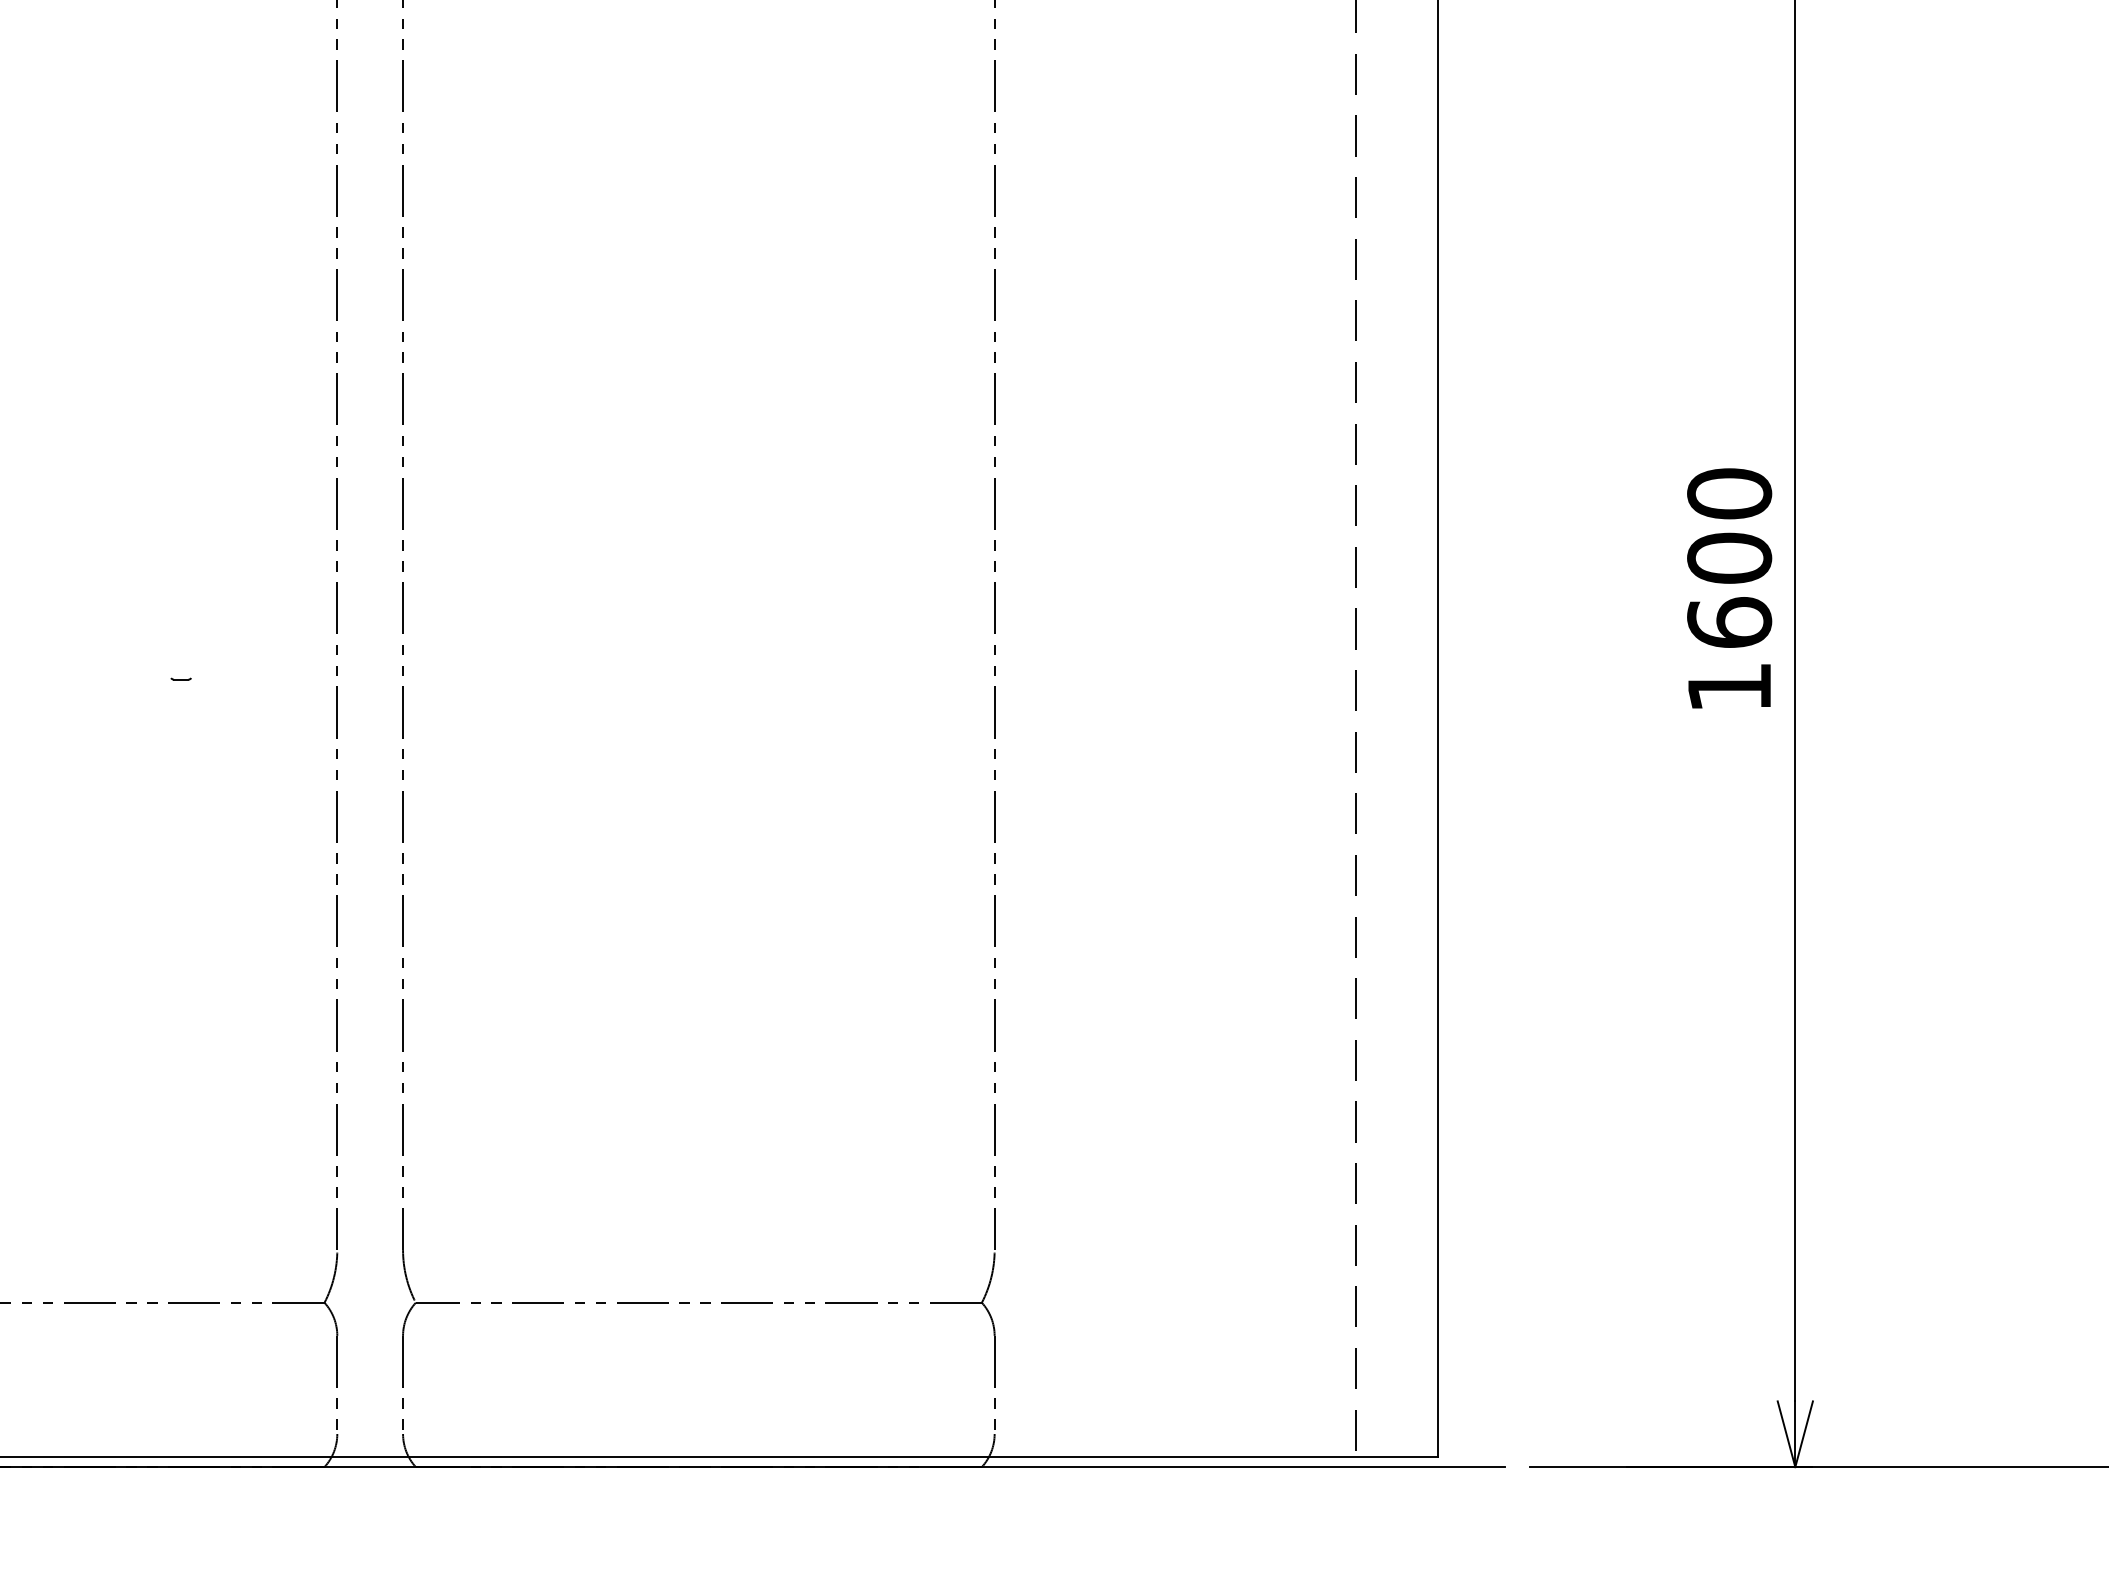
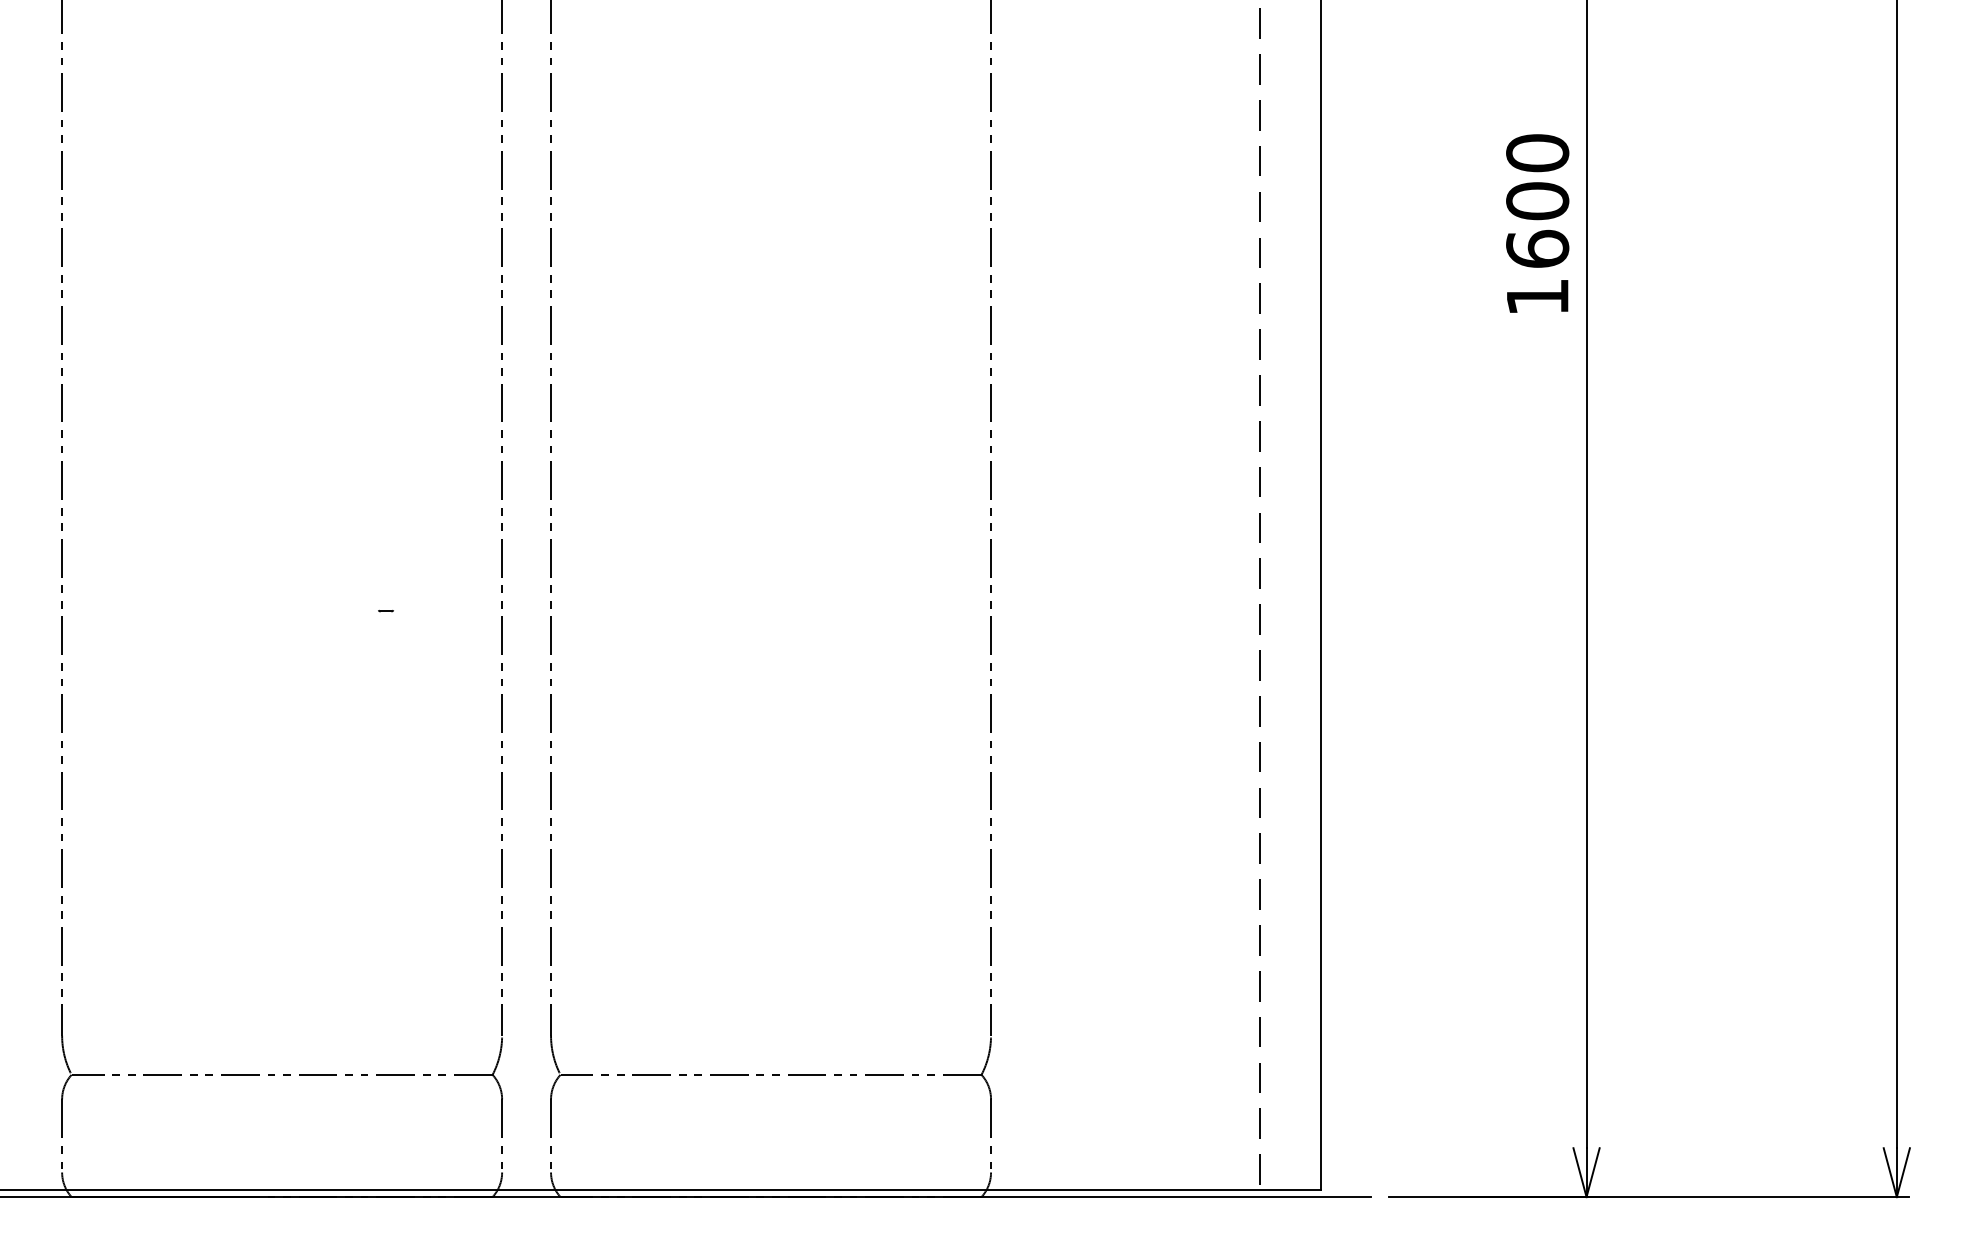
text: (1729, 588) -> (1537, 223), moved

